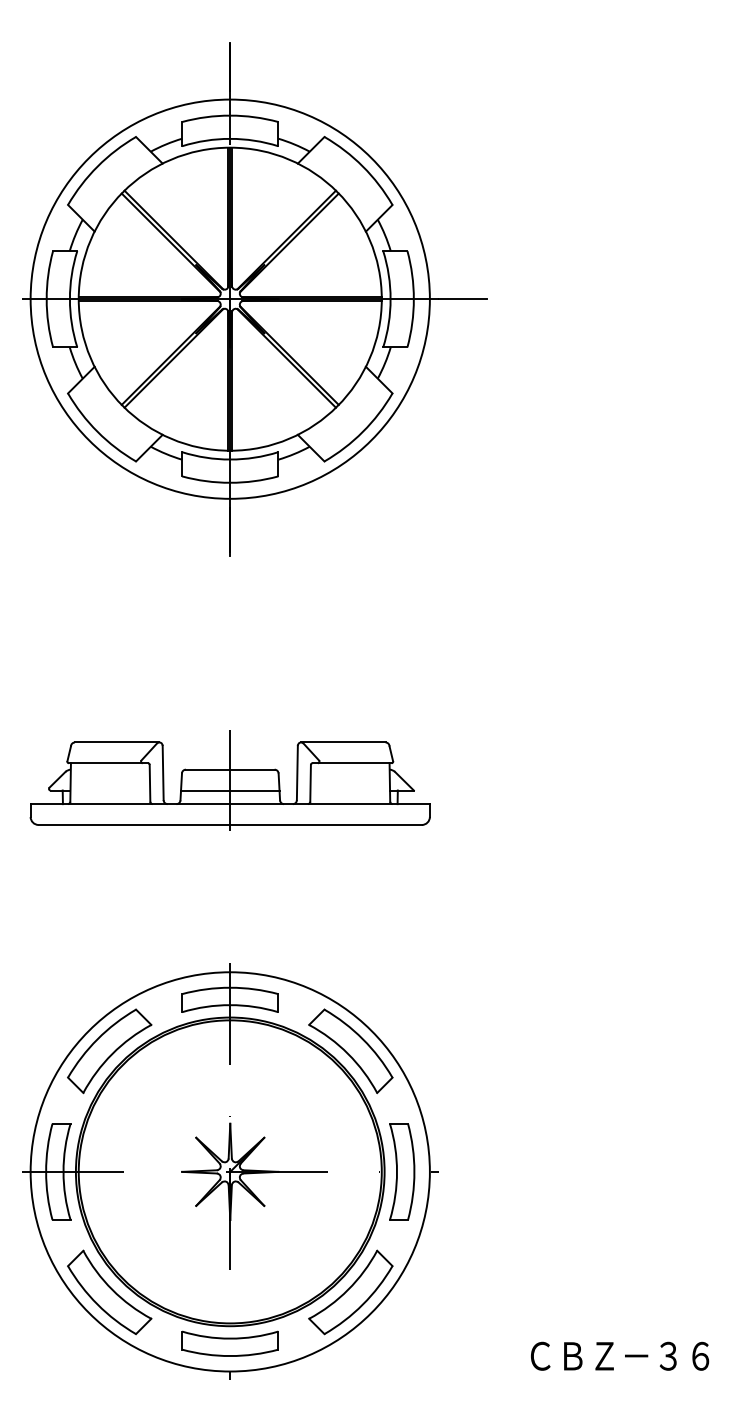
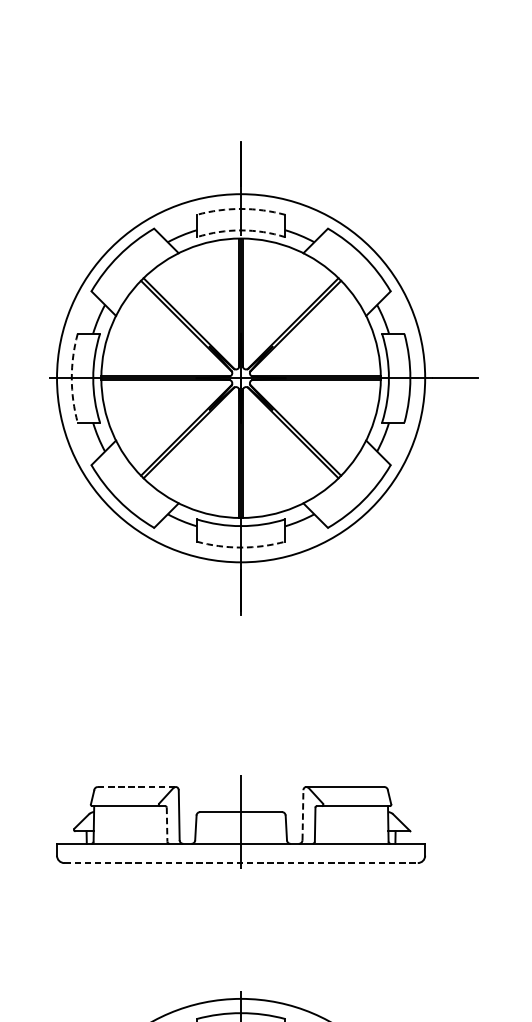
arc: (230, 115) -> (241, 208), solid -> dashed
arc: (230, 138) -> (241, 230), solid -> dashed
arc: (46, 299) -> (71, 378), solid -> dashed
arc: (230, 482) -> (241, 547), solid -> dashed
line: (117, 742) -> (137, 787), solid -> dashed
line: (297, 772) -> (303, 814), solid -> dashed
line: (150, 783) -> (167, 824), solid -> dashed
line: (230, 790) -> (241, 831), removed
line: (230, 824) -> (241, 862), solid -> dashed

